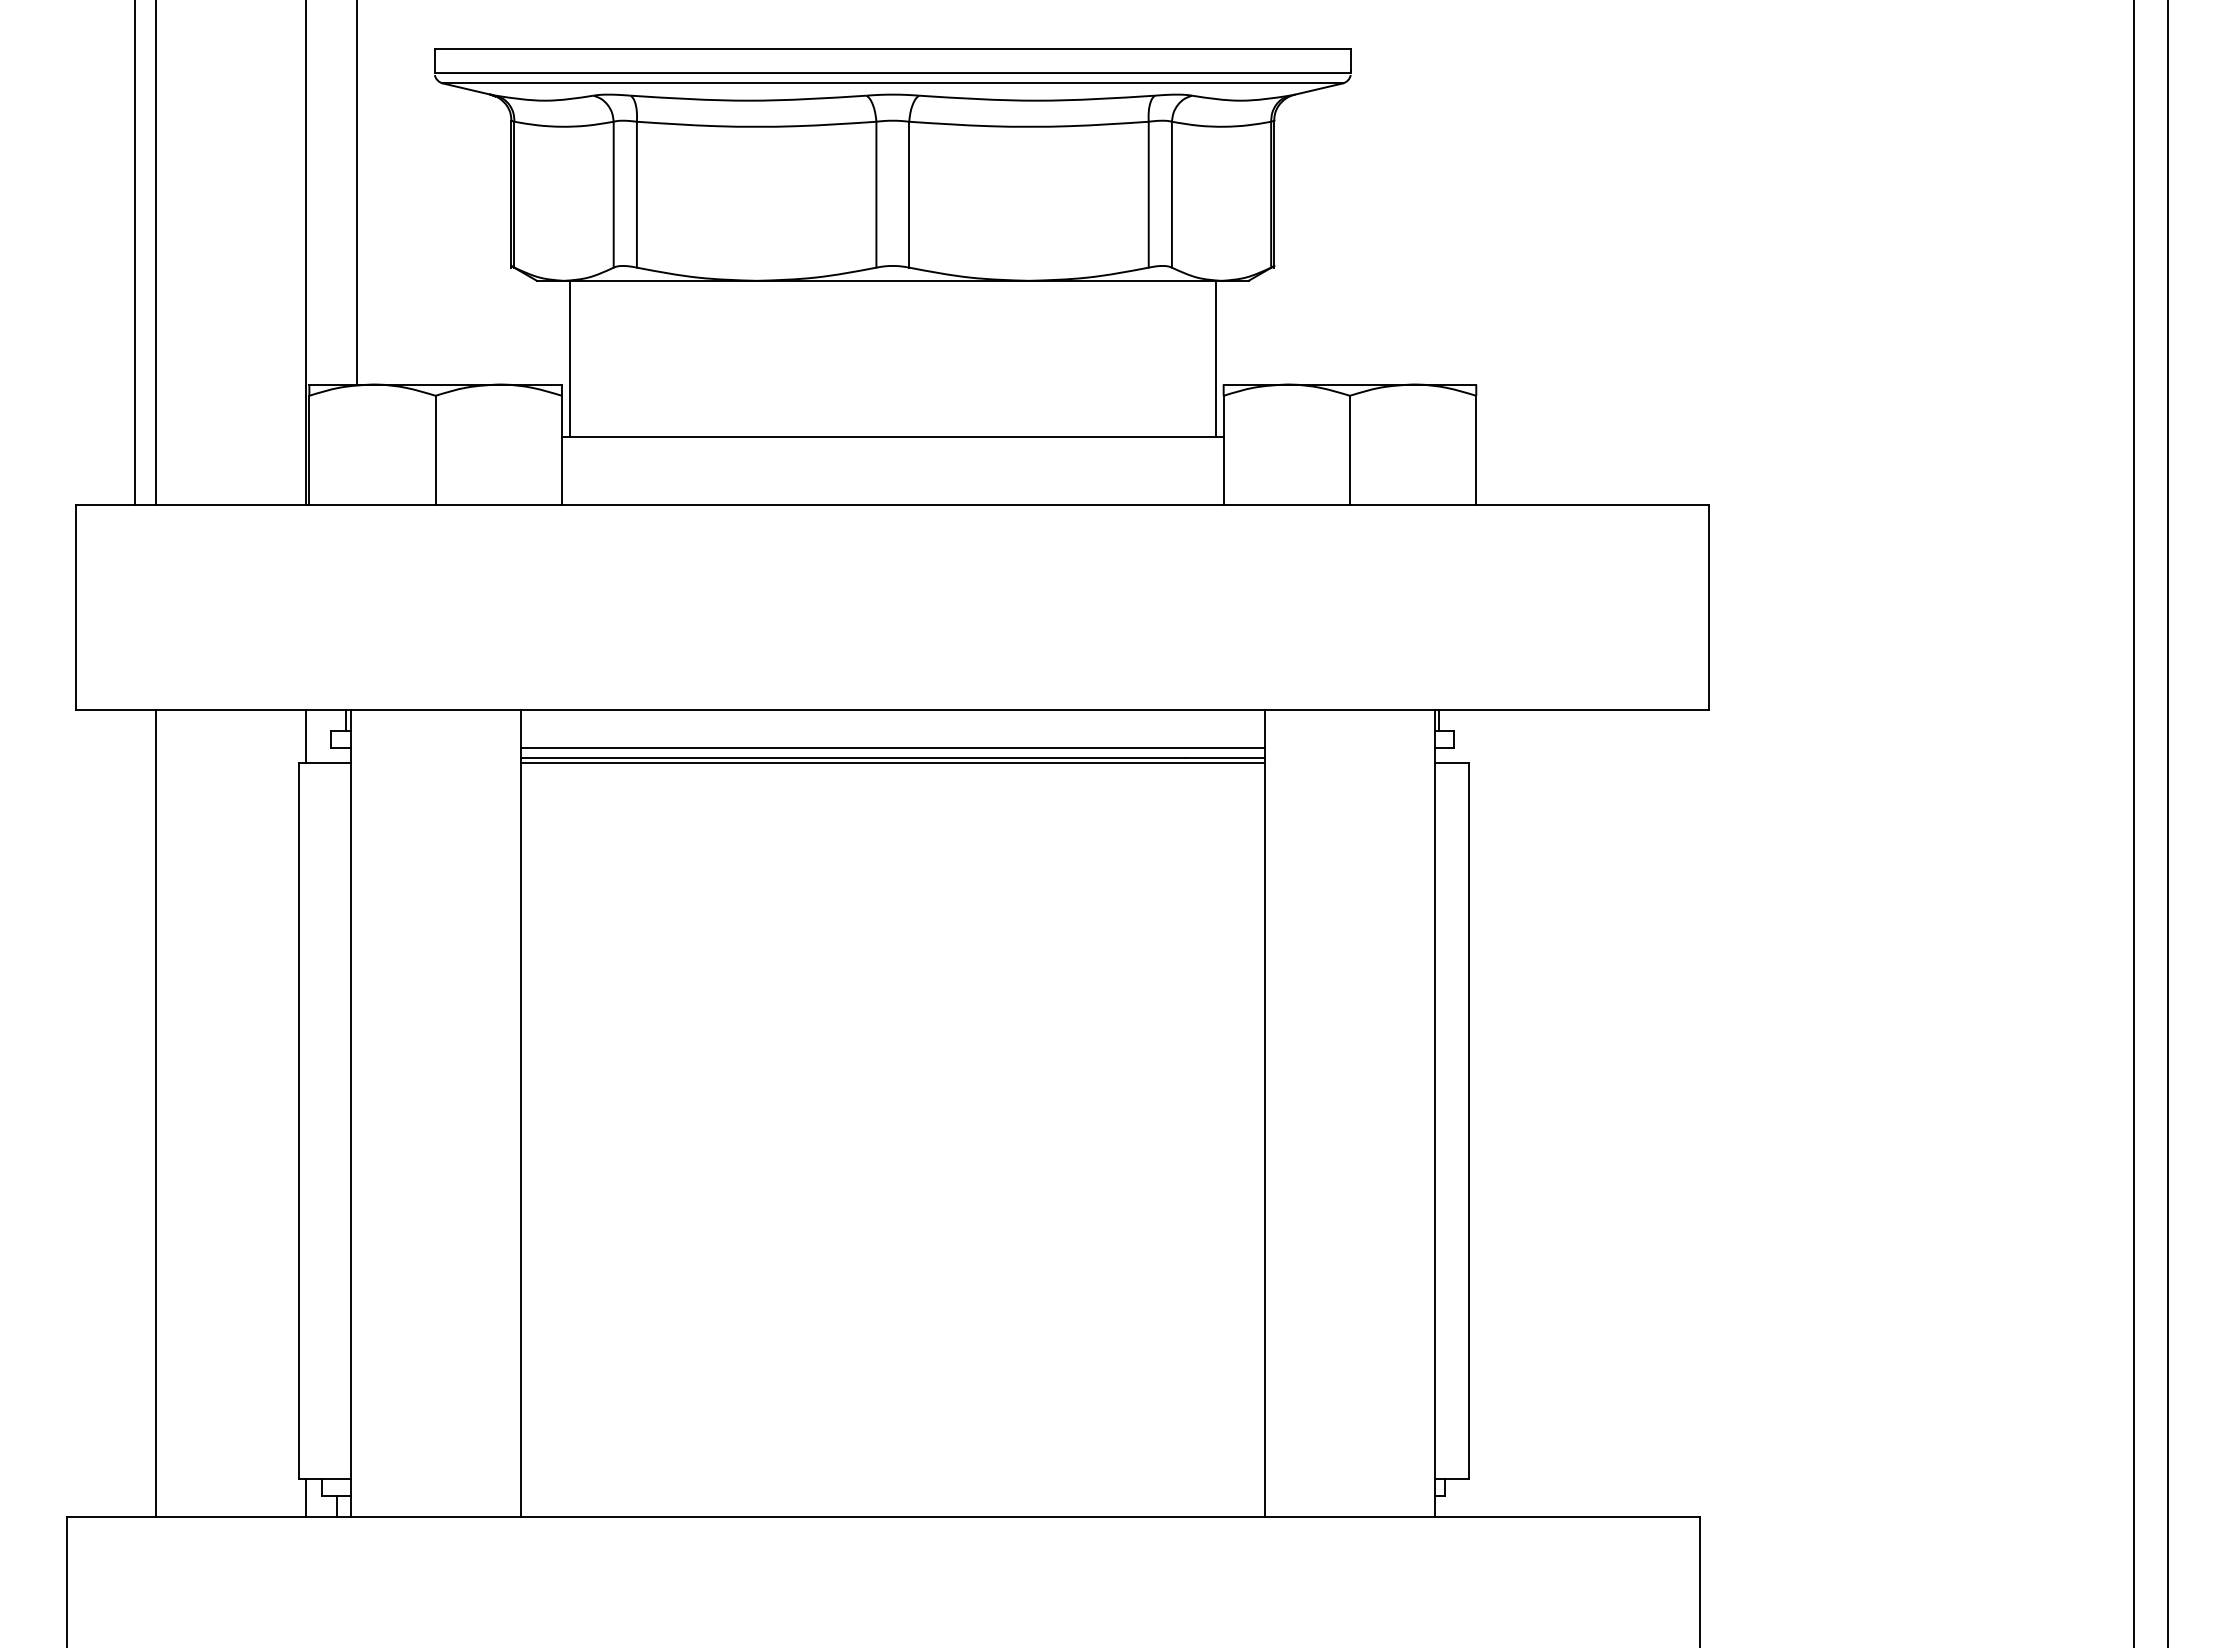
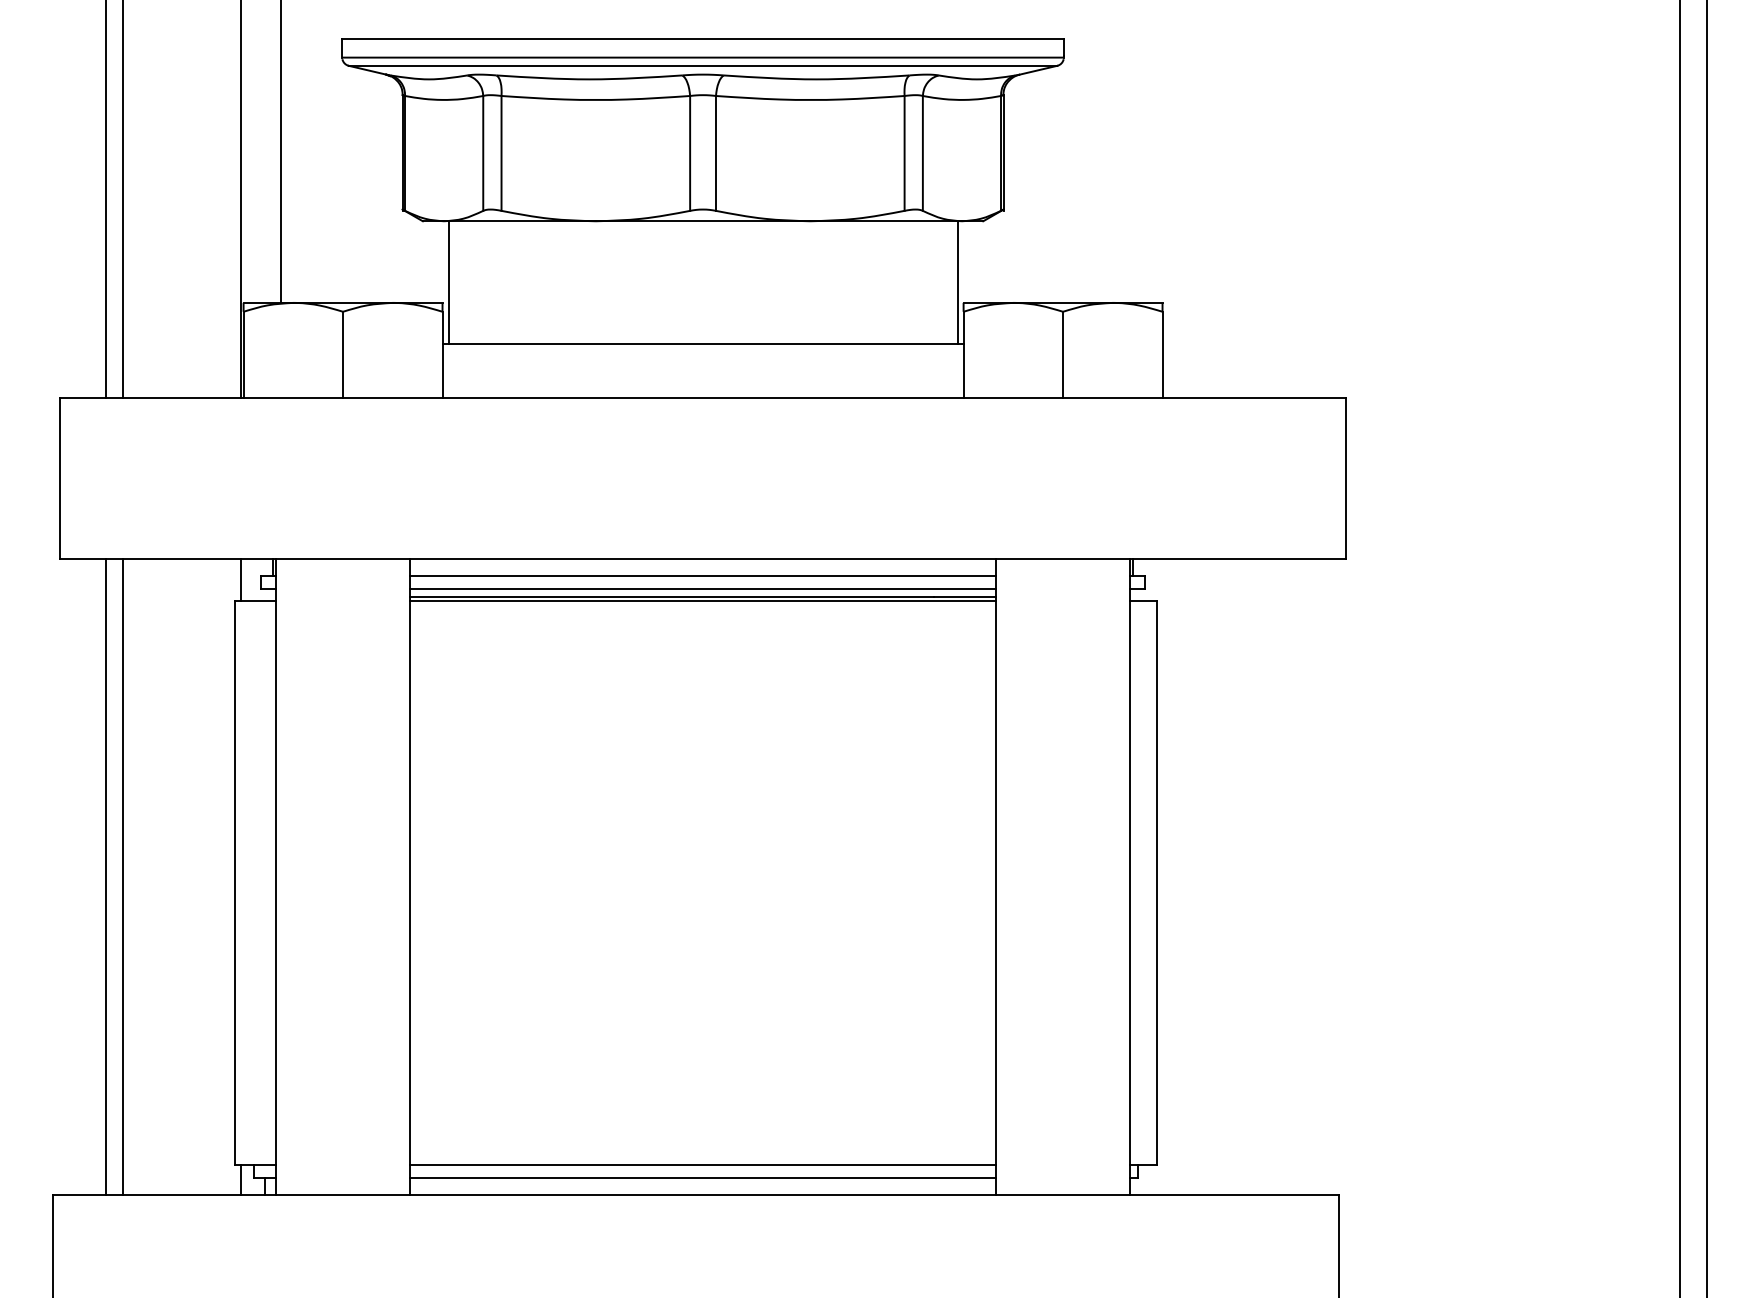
line: (892, 730) -> (702, 575), added
line: (135, 1113) -> (106, 876), added
line: (892, 1478) -> (702, 1164), added
line: (892, 1495) -> (702, 1177), added

